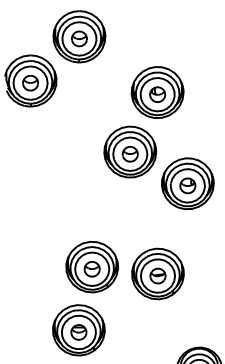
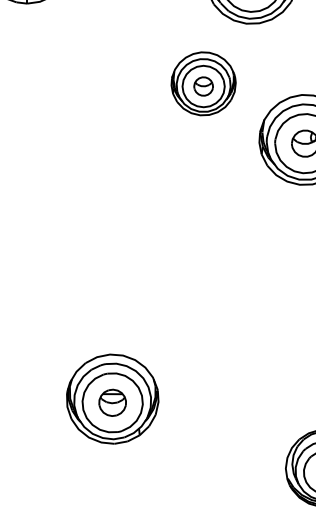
part: (130, 151) -> (203, 82), size x0.7
part: (91, 267) -> (134, 288), removed
part: (157, 273) -> (251, 298), removed

